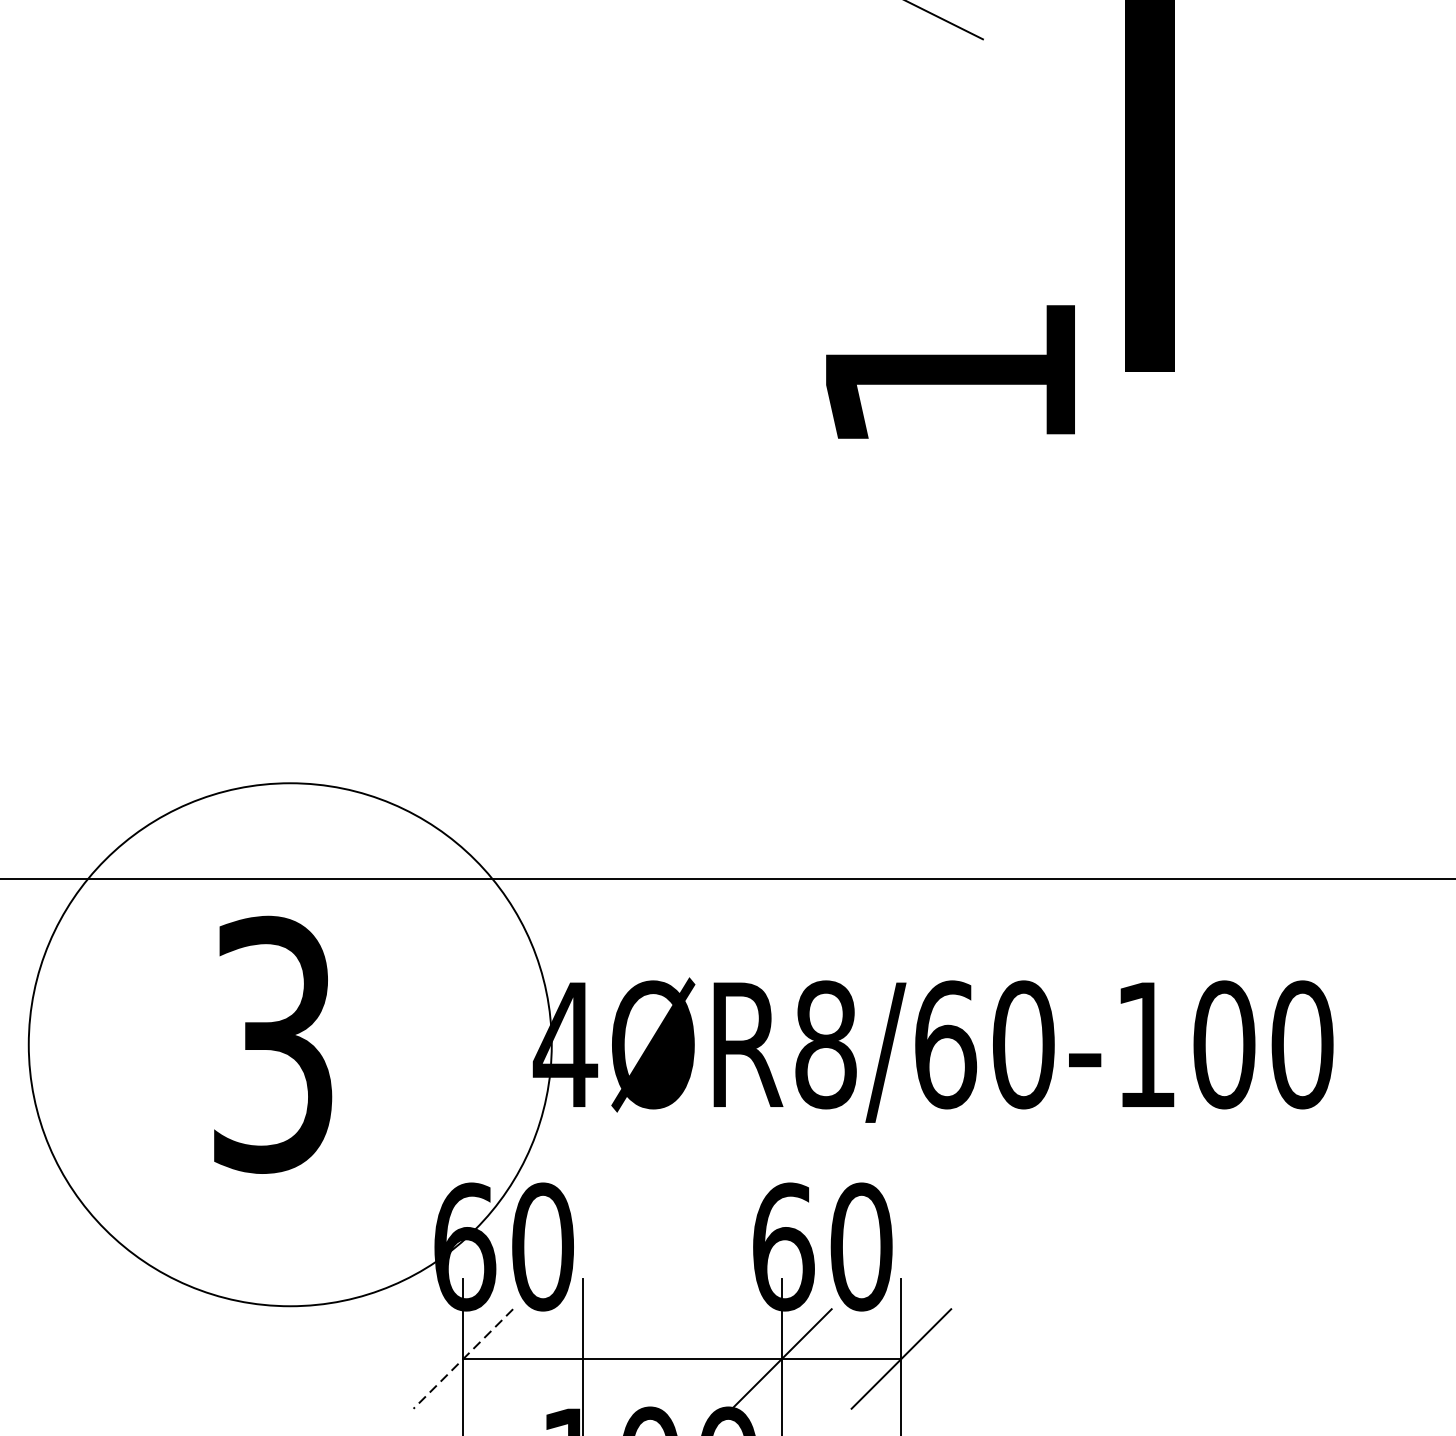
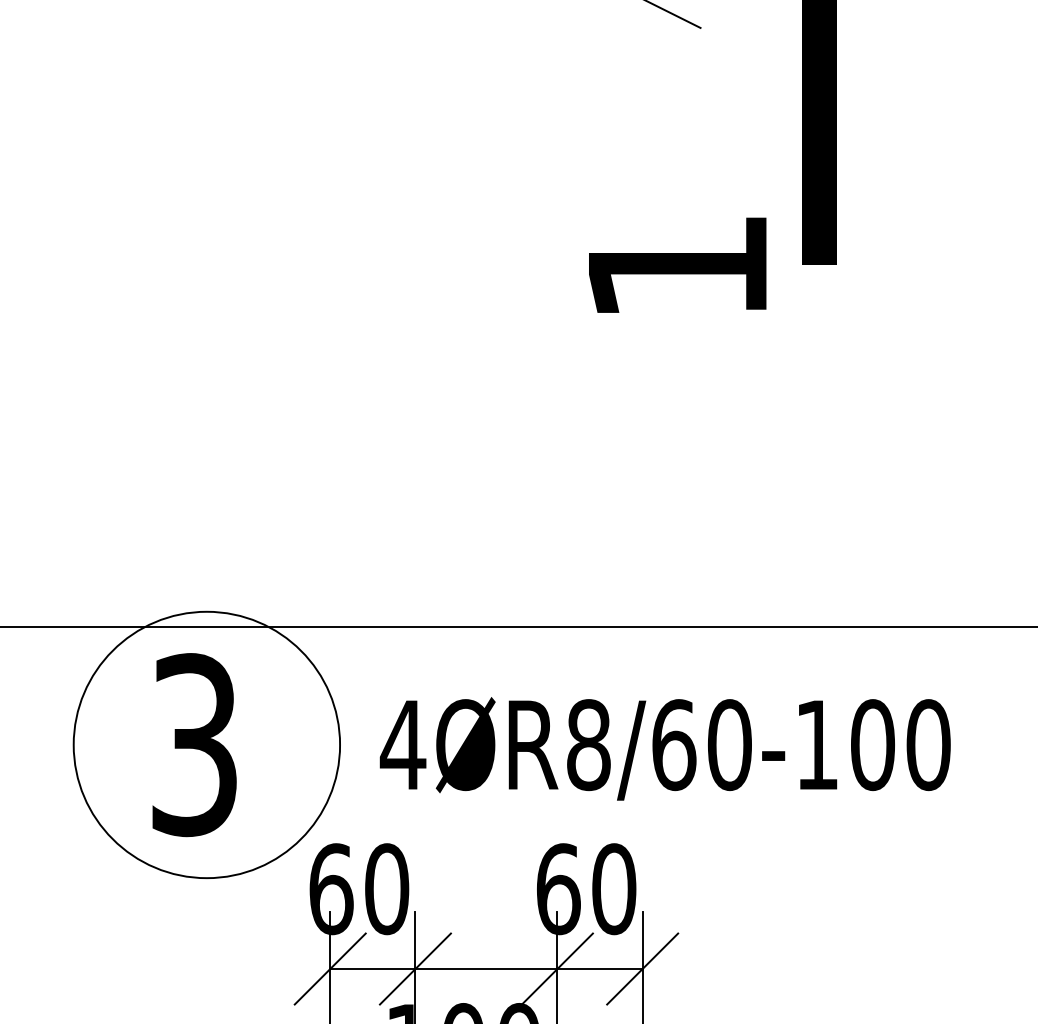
circle: (289, 1044) -> (206, 744), size x0.71
line: (581, 1358) -> (414, 968), added
line: (462, 1359) -> (329, 969), dashed -> solid

